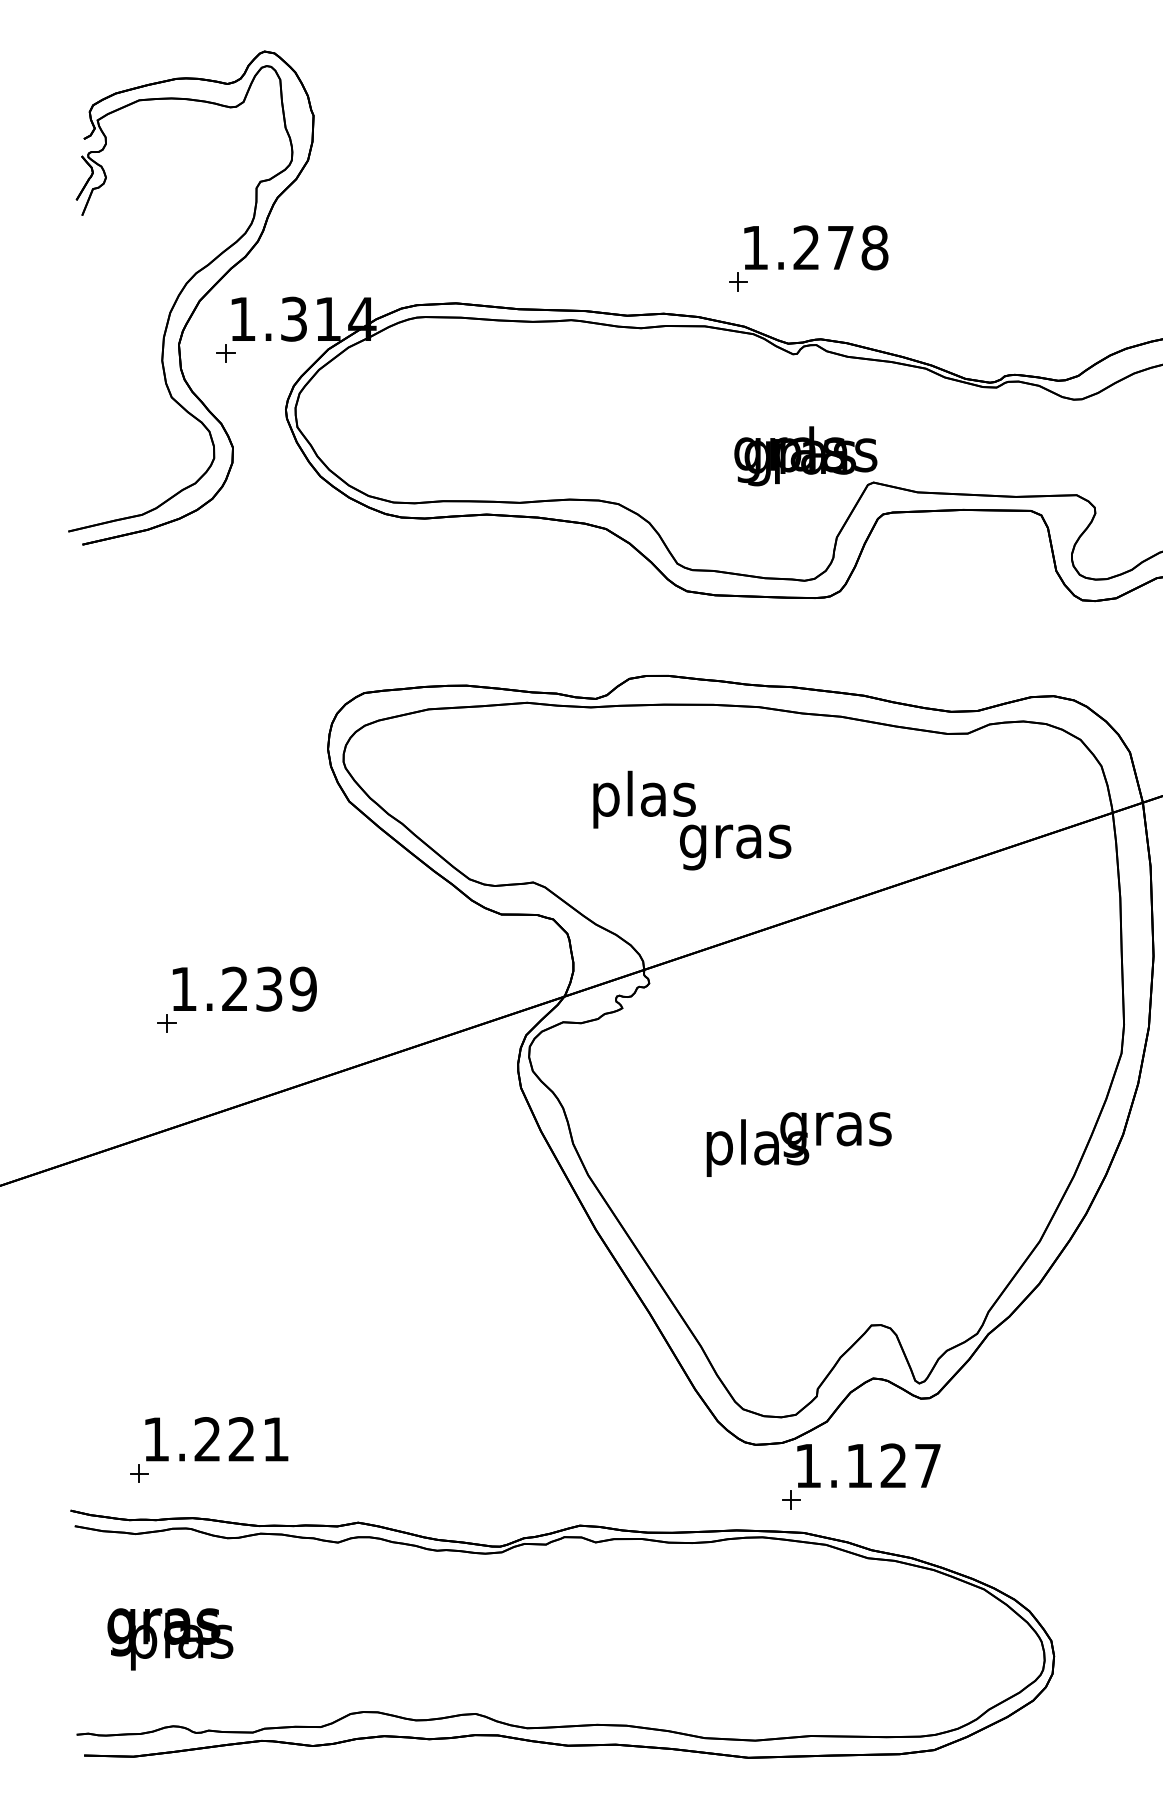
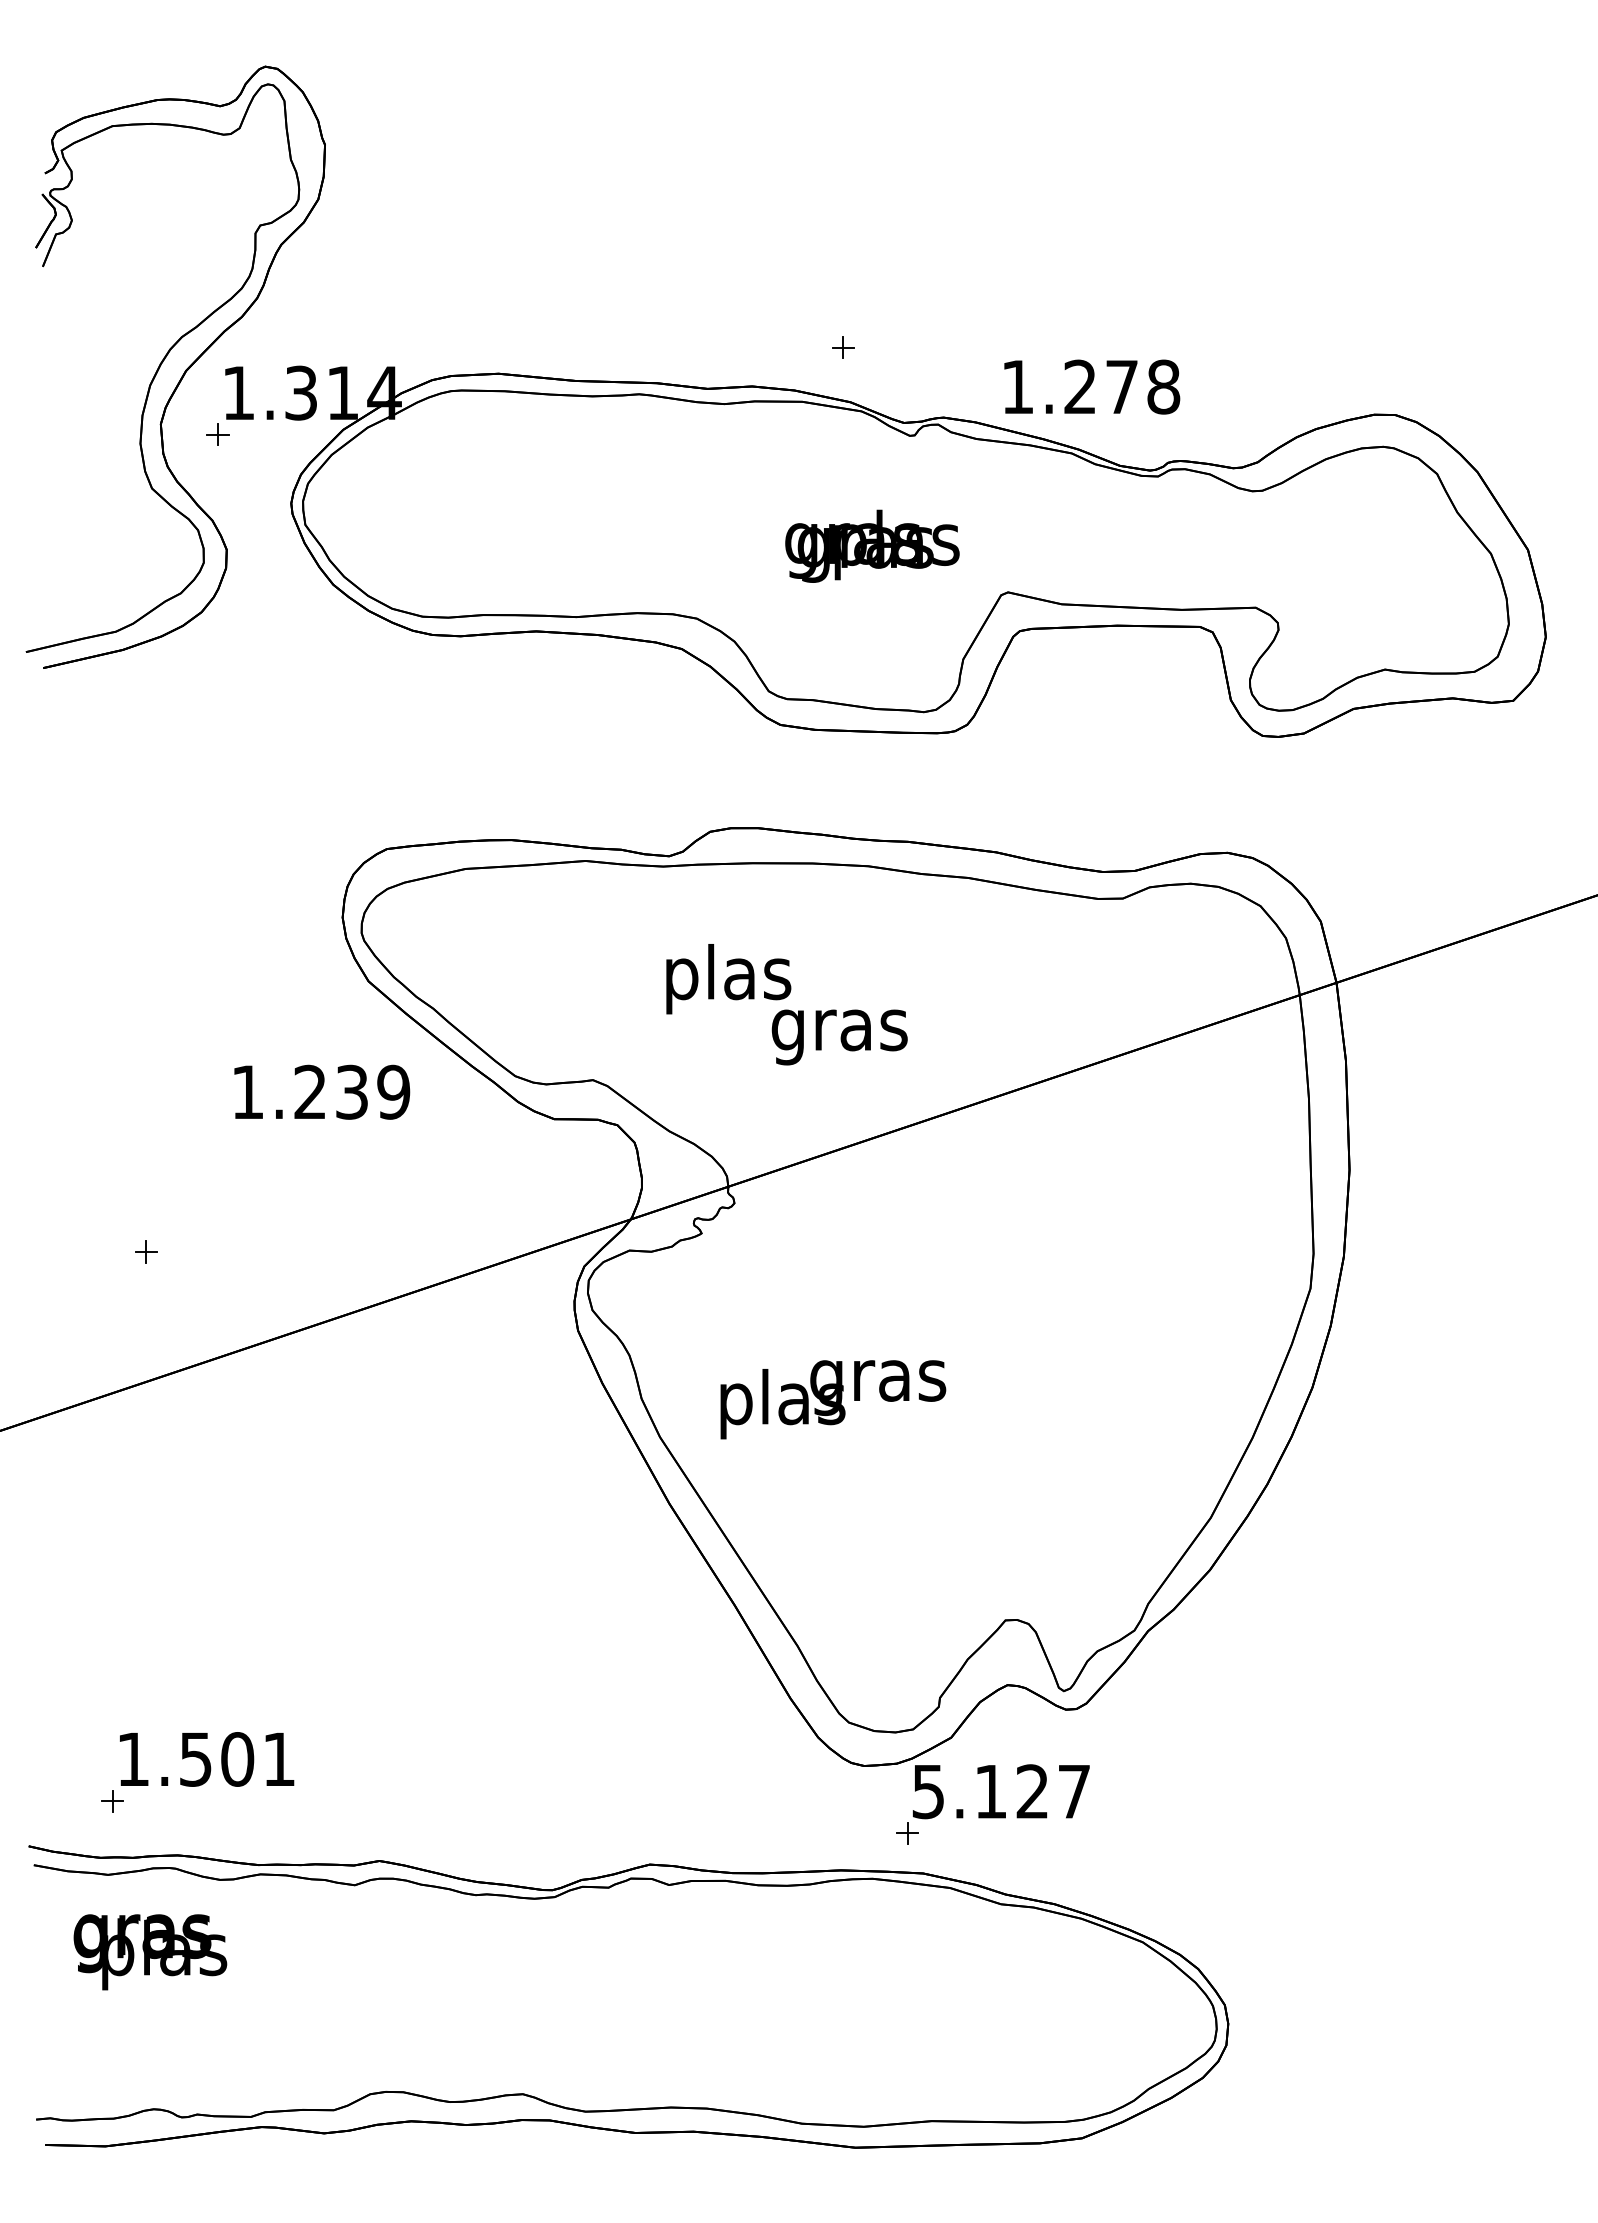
text: (816, 247) -> (1092, 386), moved
text: (805, 455) -> (872, 545), moved
text: (245, 988) -> (322, 1091), moved
text: (799, 1144) -> (833, 1399), moved
text: (225, 1439) -> (217, 1759), 1.221 -> 1.501
text: (807, 1466) -> (927, 1792), 1.127 -> 5.127
text: (170, 1639) -> (150, 1952), moved

